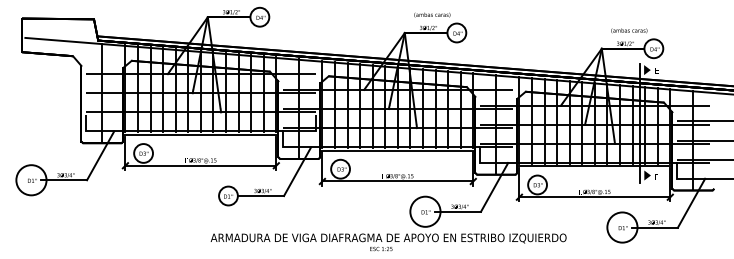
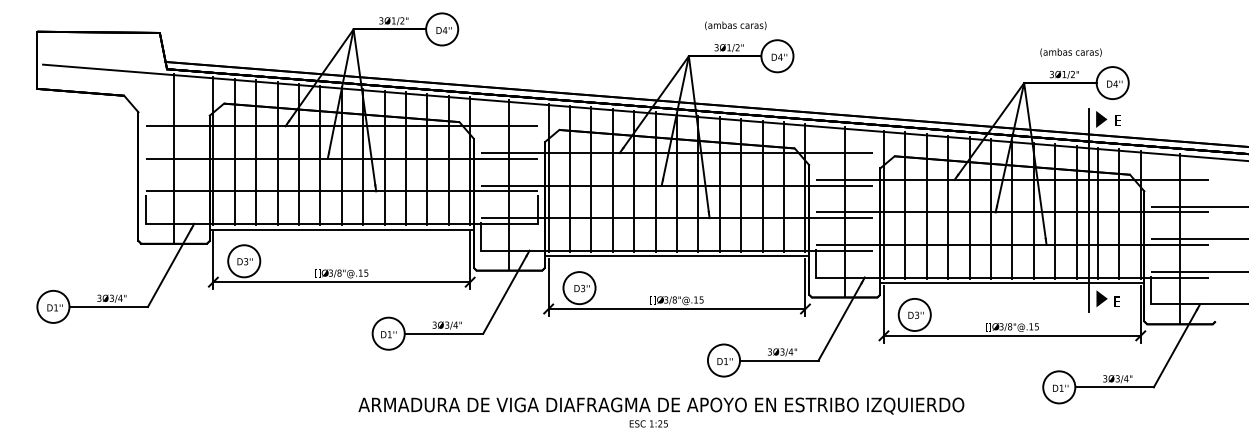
circle: (31, 179) -> (53, 305), size x0.62
circle: (425, 211) -> (724, 360), size x0.62
circle: (622, 227) -> (1059, 387), size x0.62

